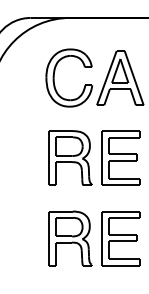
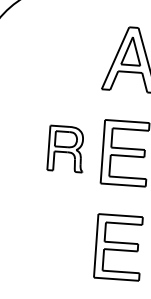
part: (54, 77) -> (54, 53), removed
part: (70, 157) -> (66, 148), size x0.7
part: (70, 238) -> (59, 243), removed

